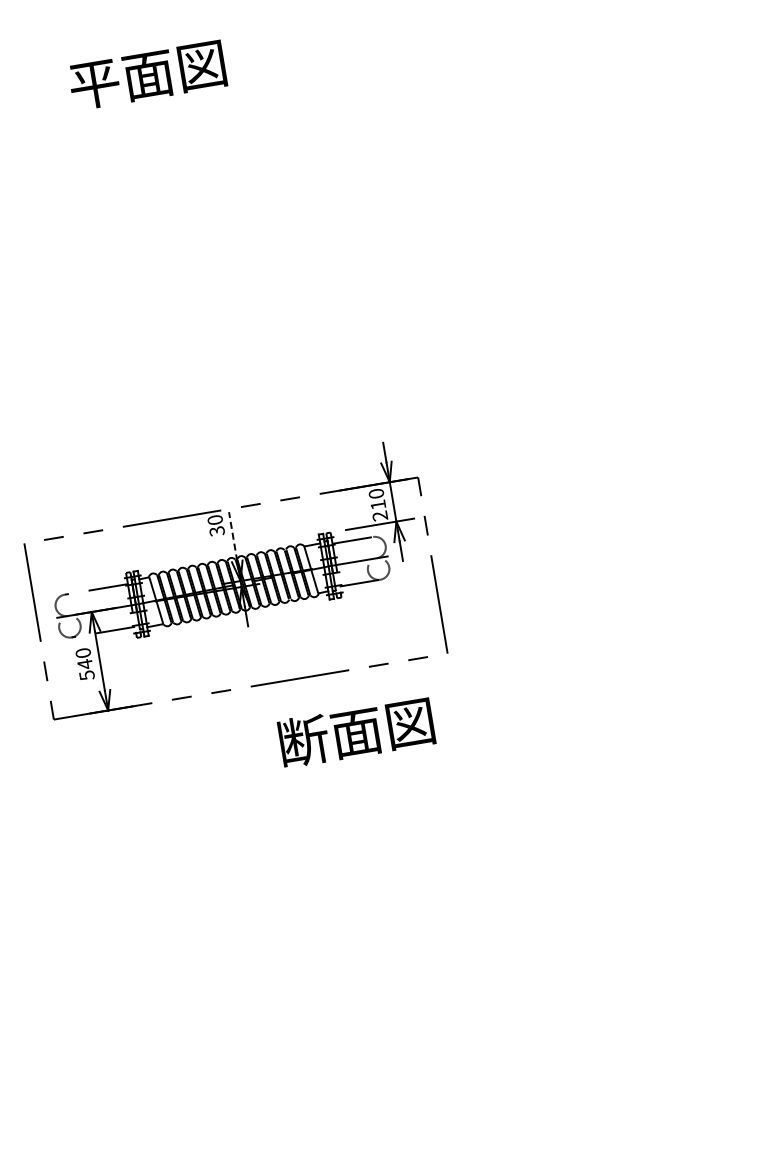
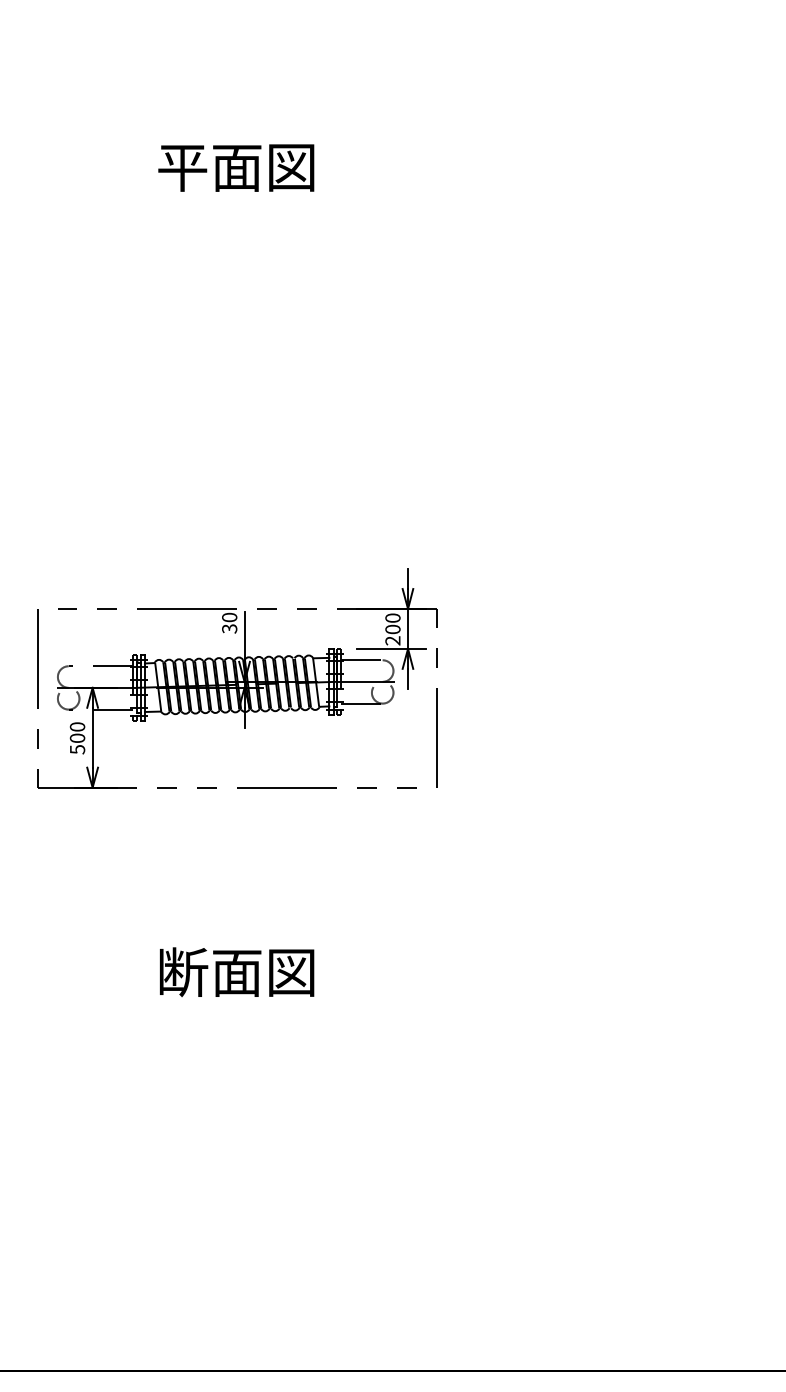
text: (377, 505) -> (392, 629), 210 -> 200
line: (233, 536) -> (244, 636), dashed -> solid
text: (85, 664) -> (77, 738), 540 -> 500
text: (357, 732) -> (237, 972), moved

